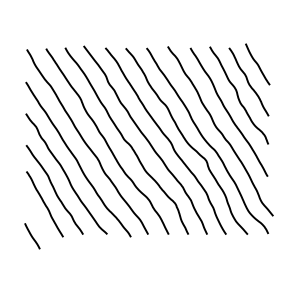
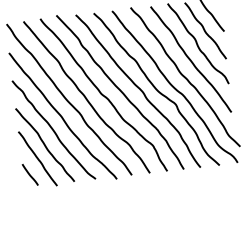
line: (32, 236) -> (30, 175), moved

